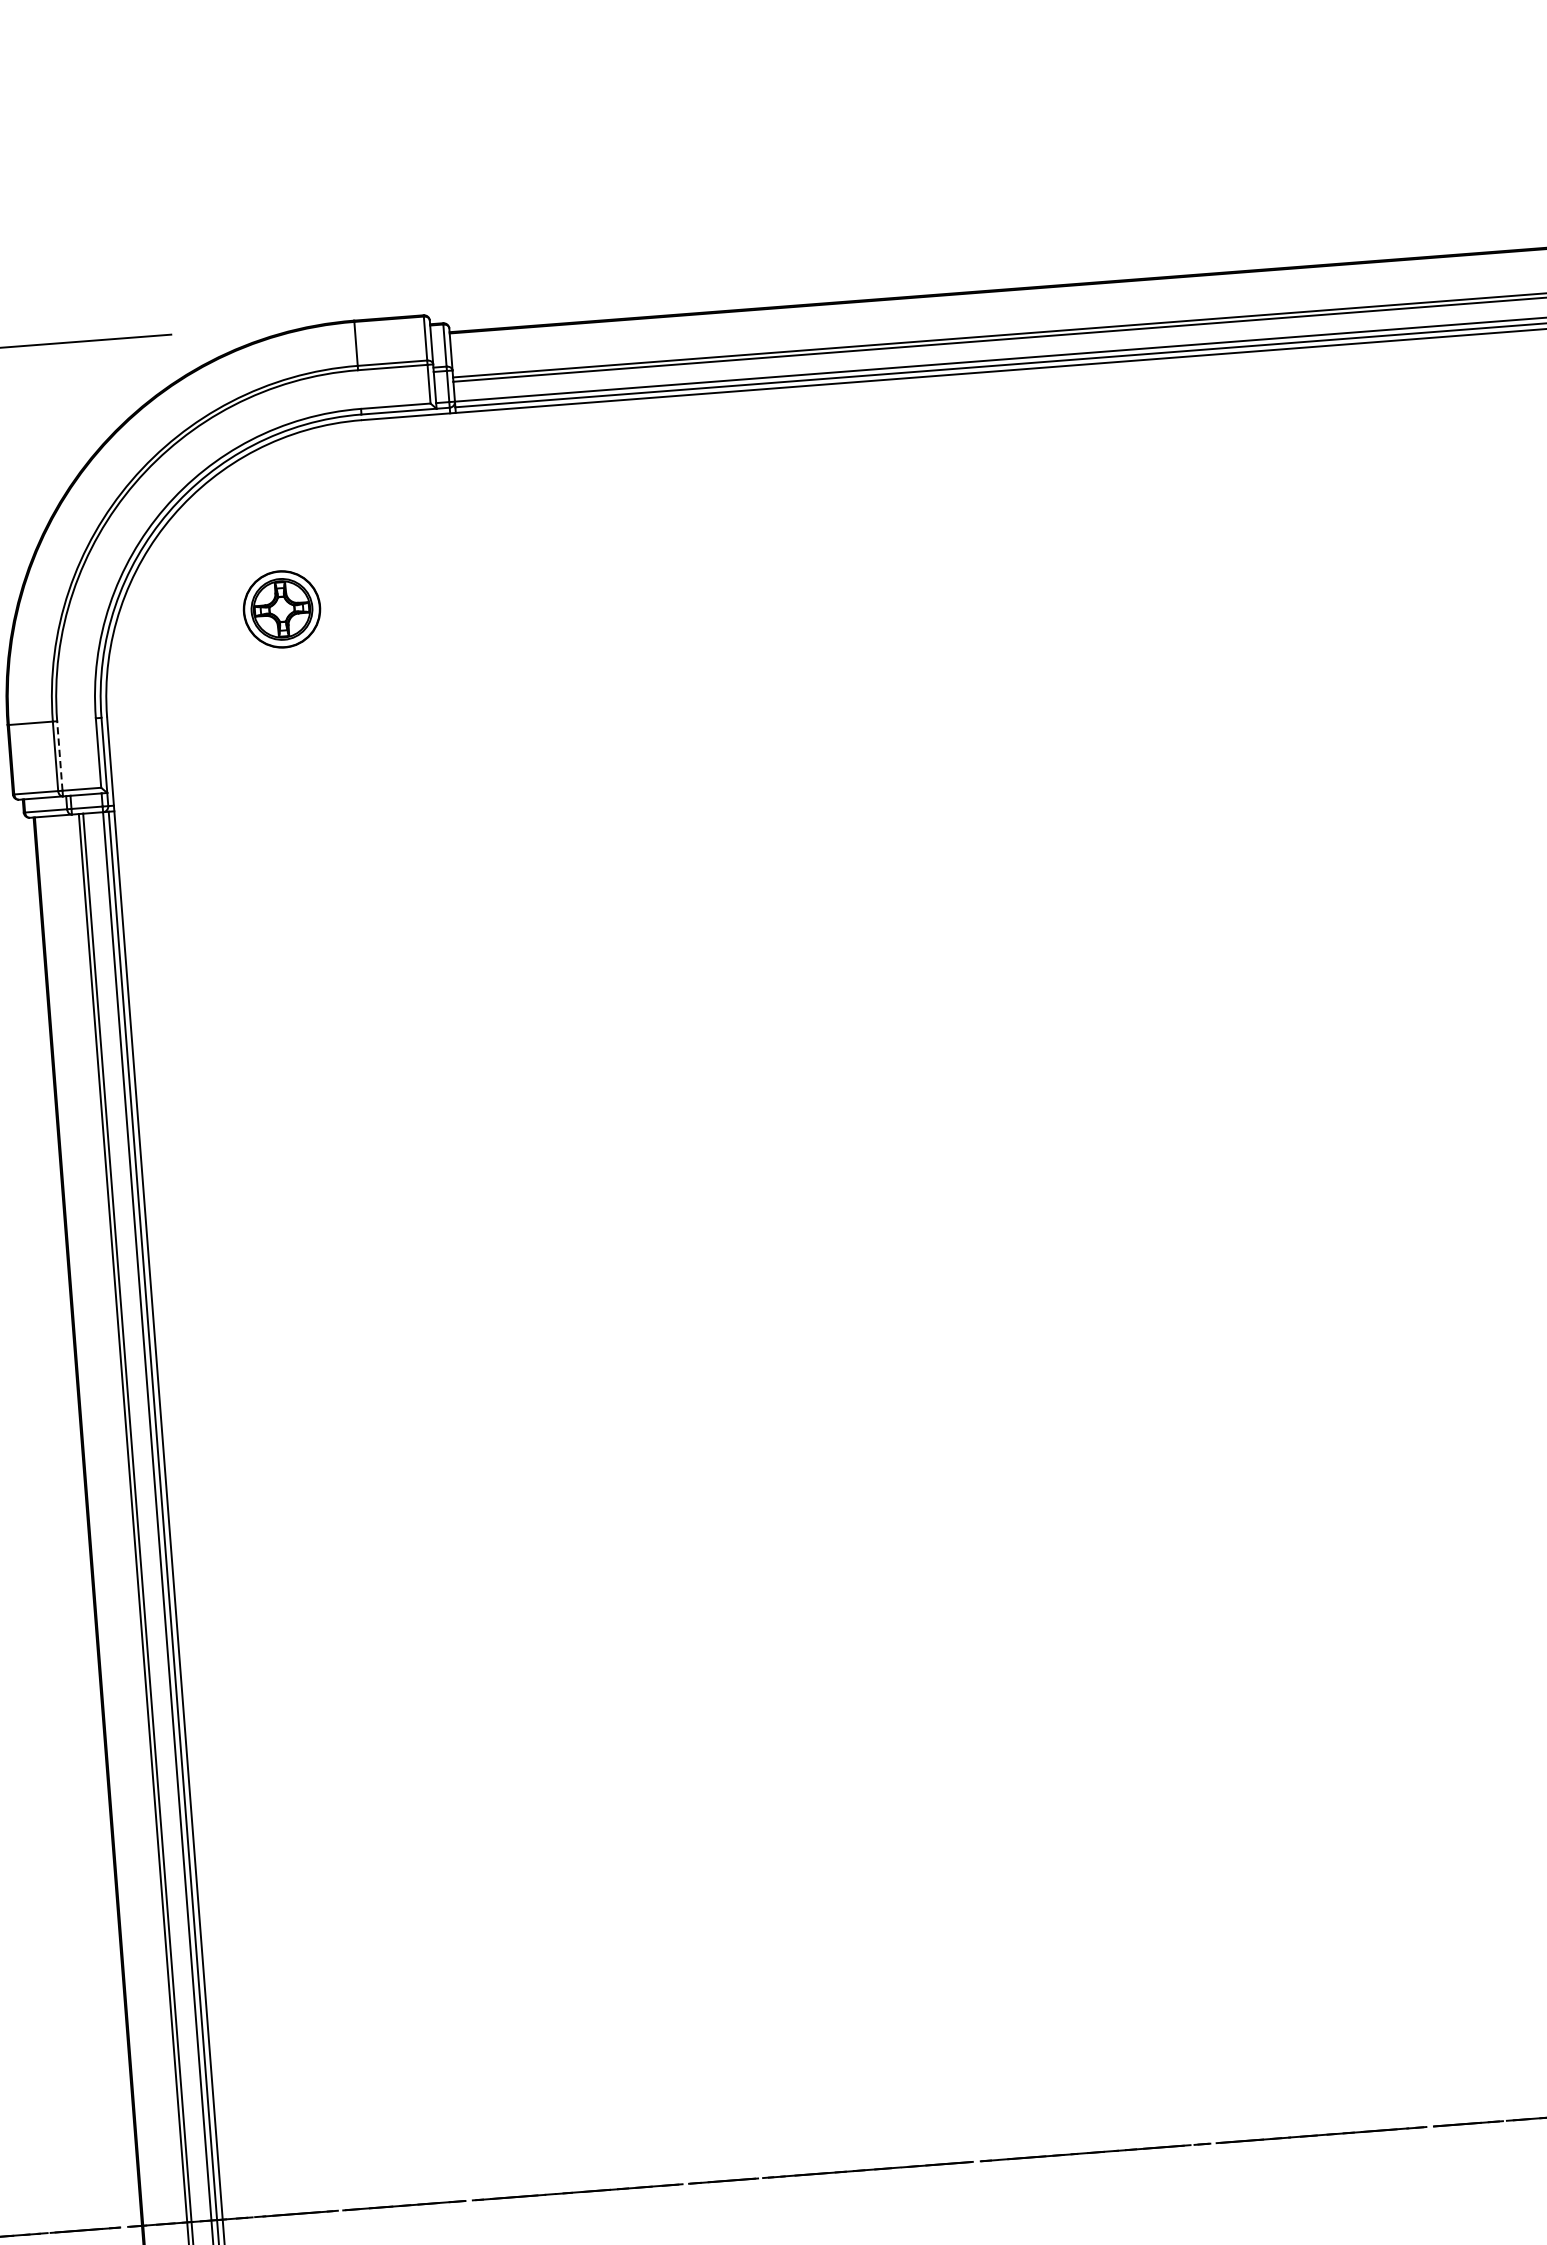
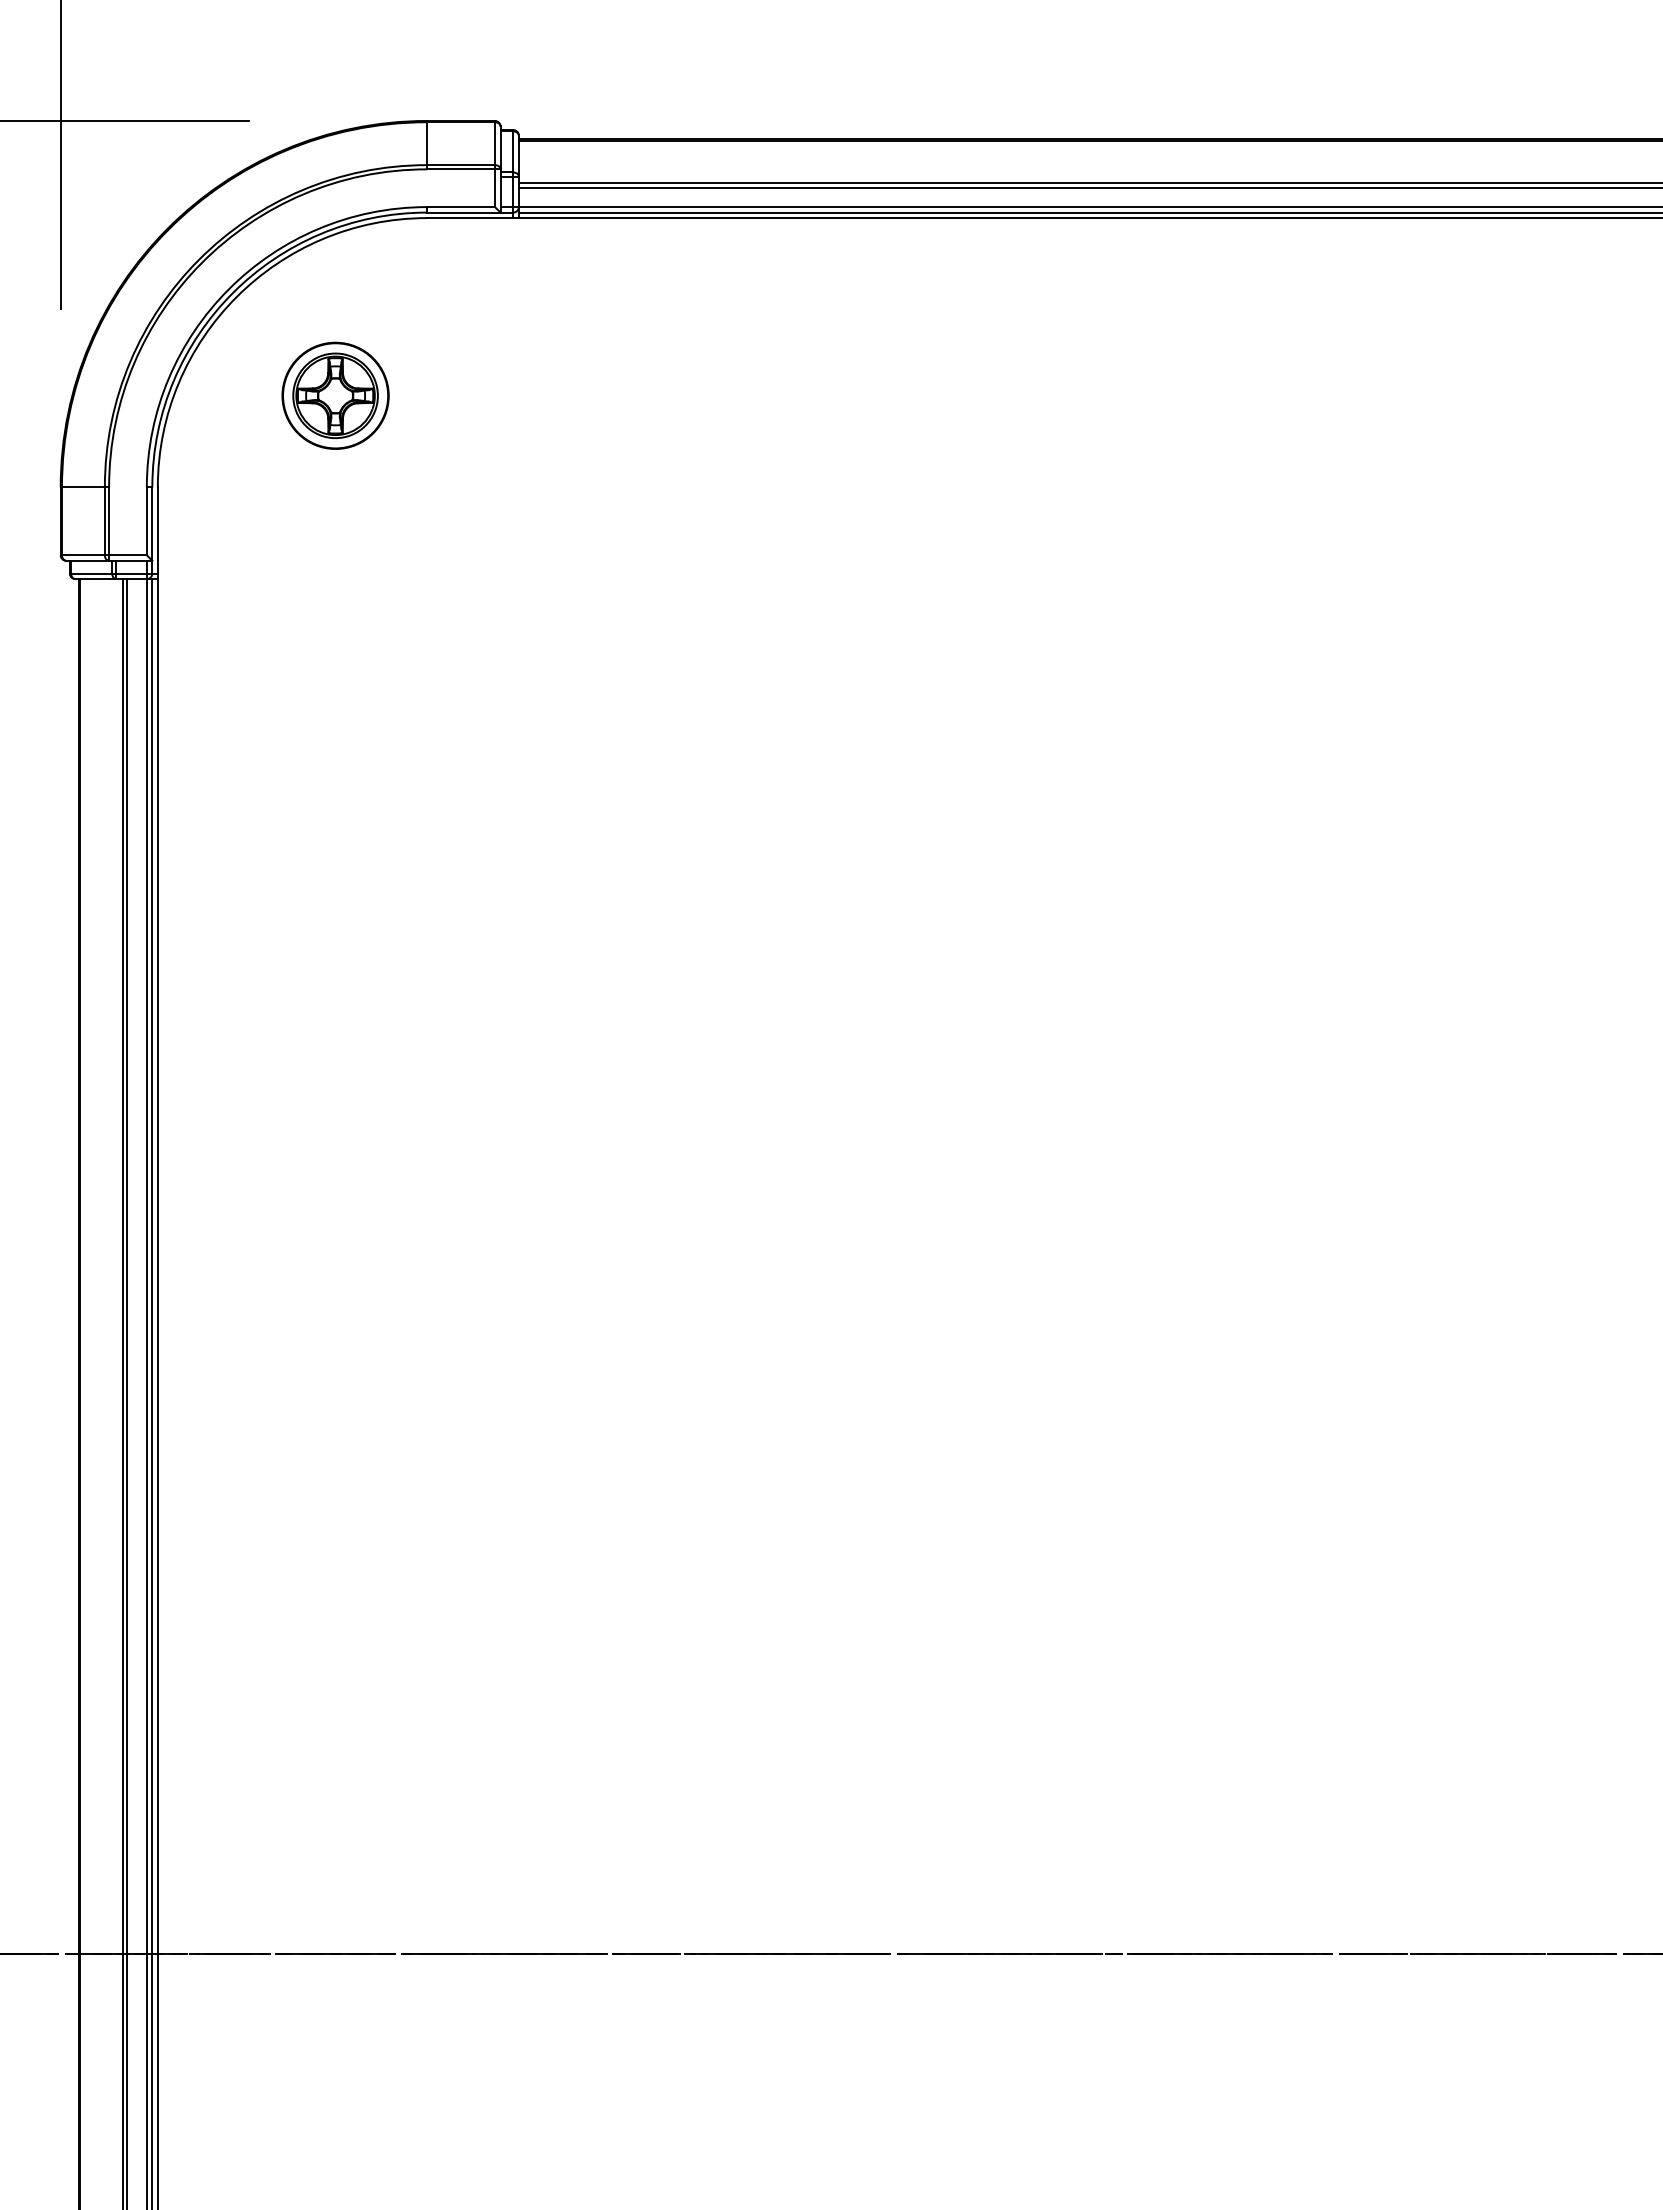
part: (281, 609) -> (335, 395), size x1.43
line: (60, 756) -> (109, 521), dashed -> solid

